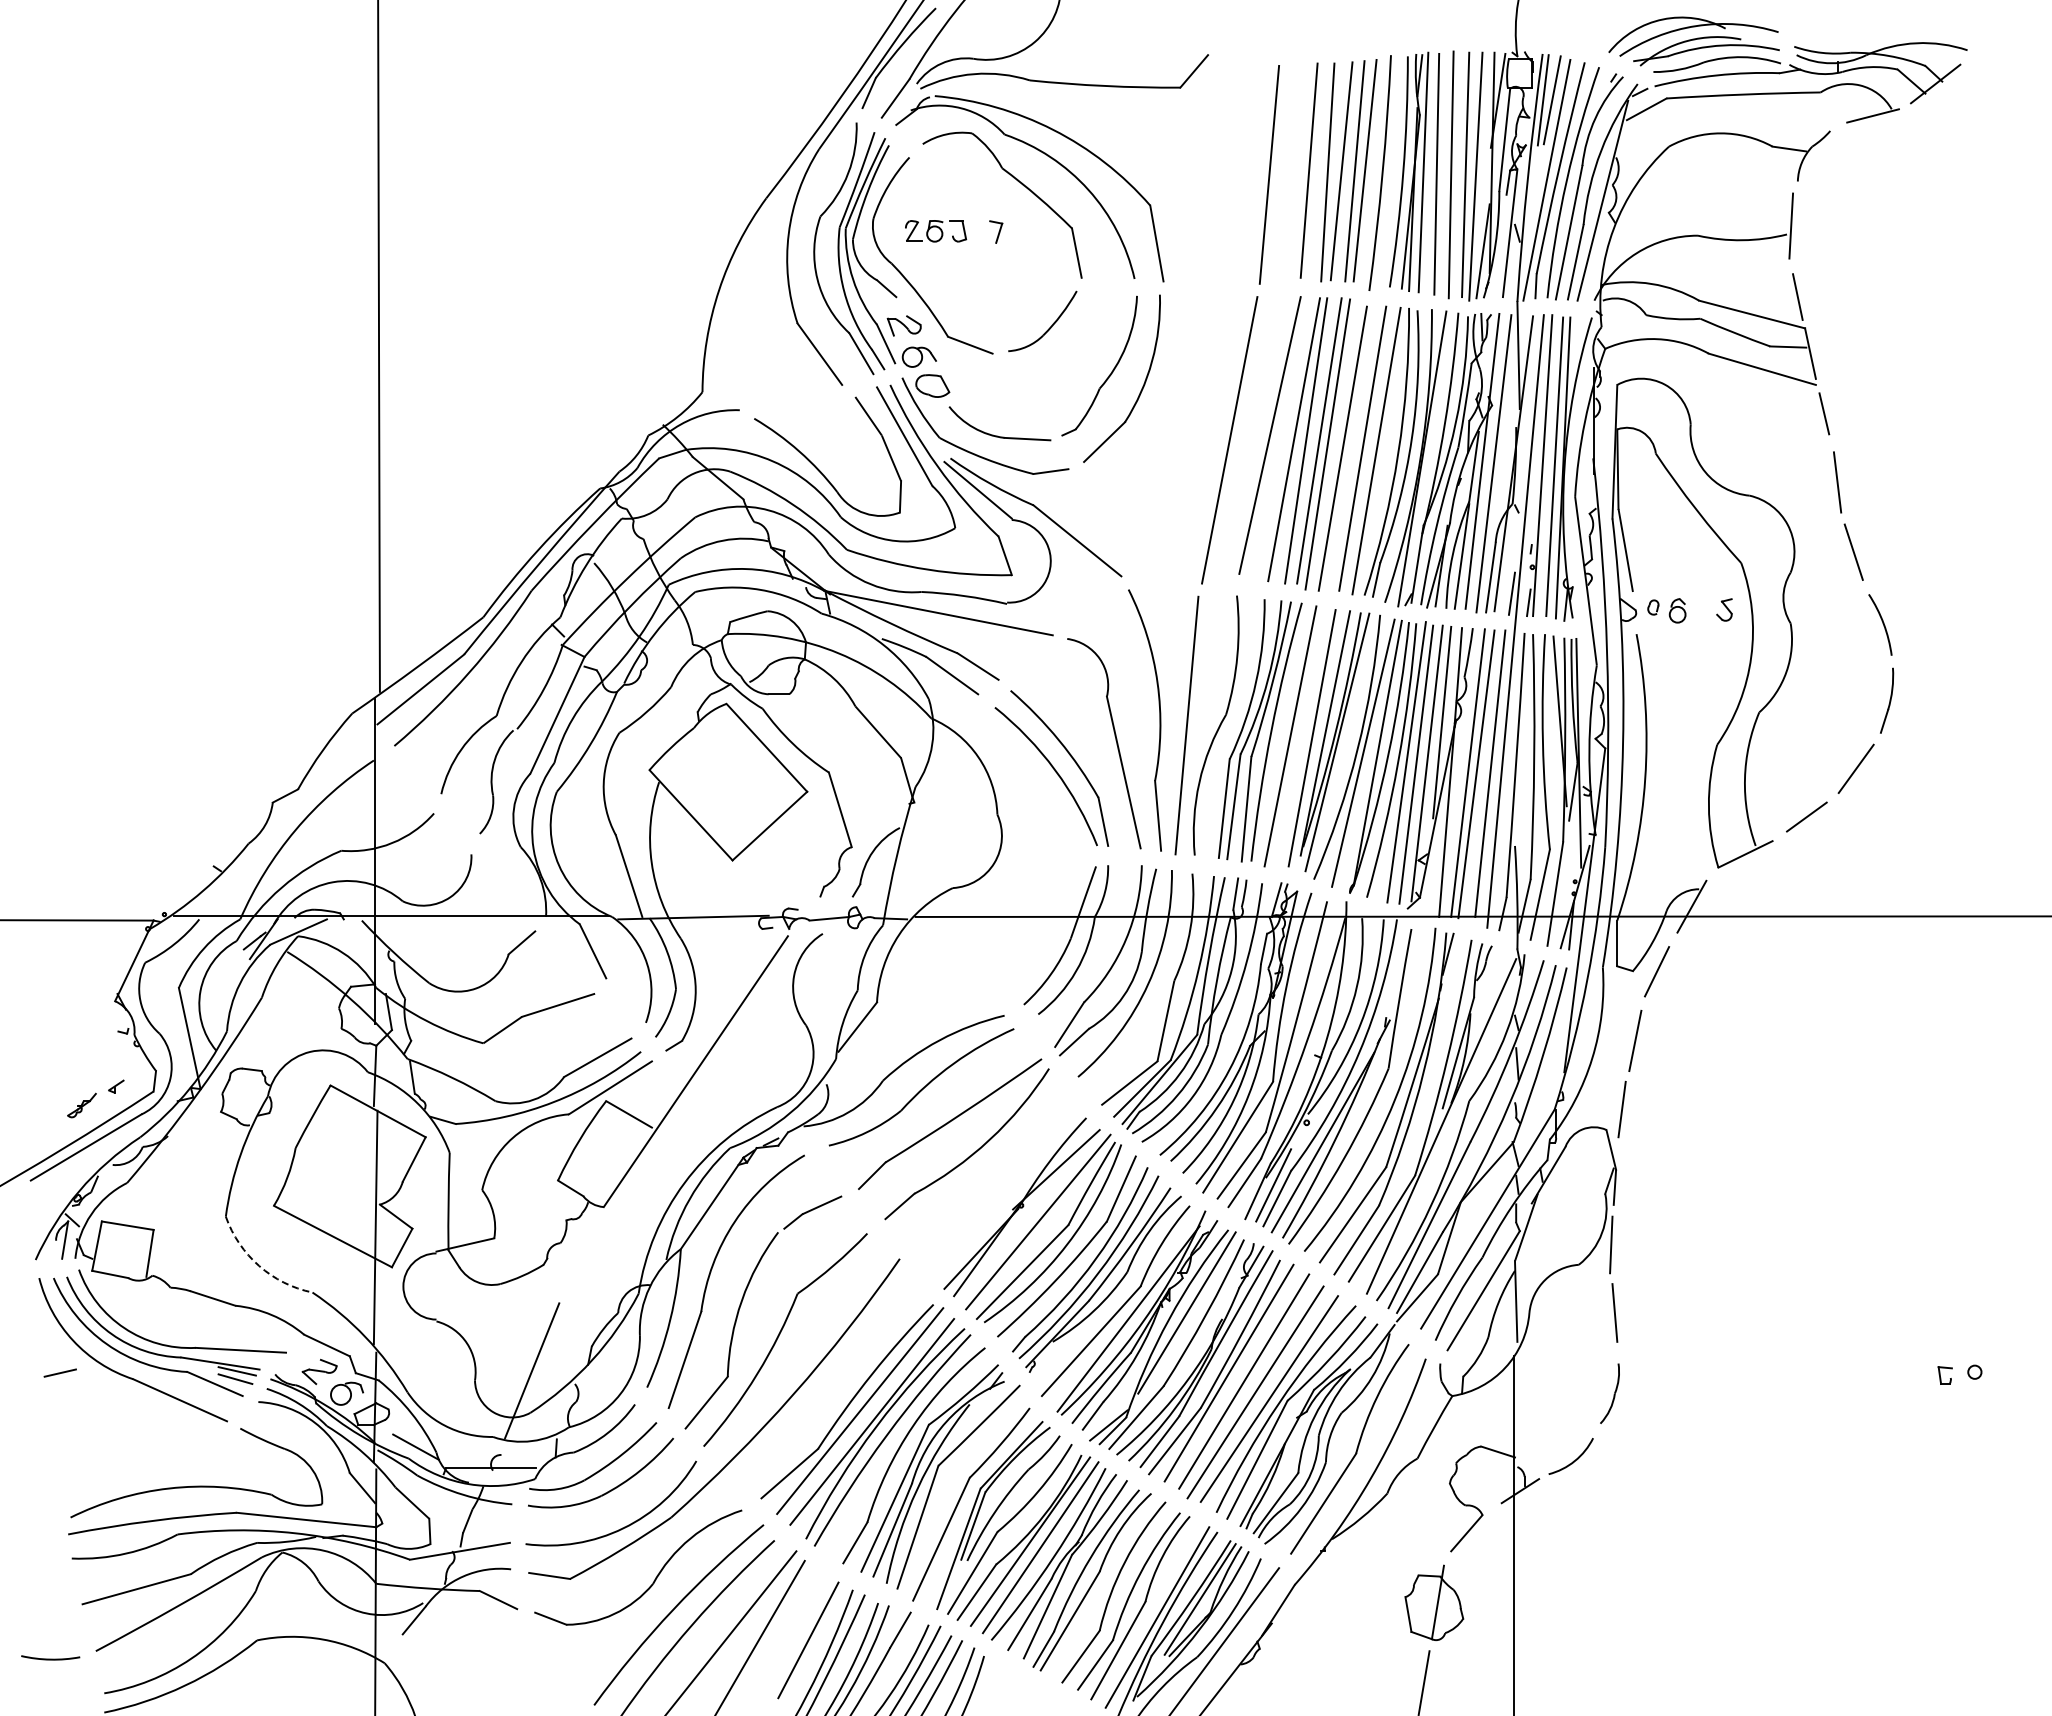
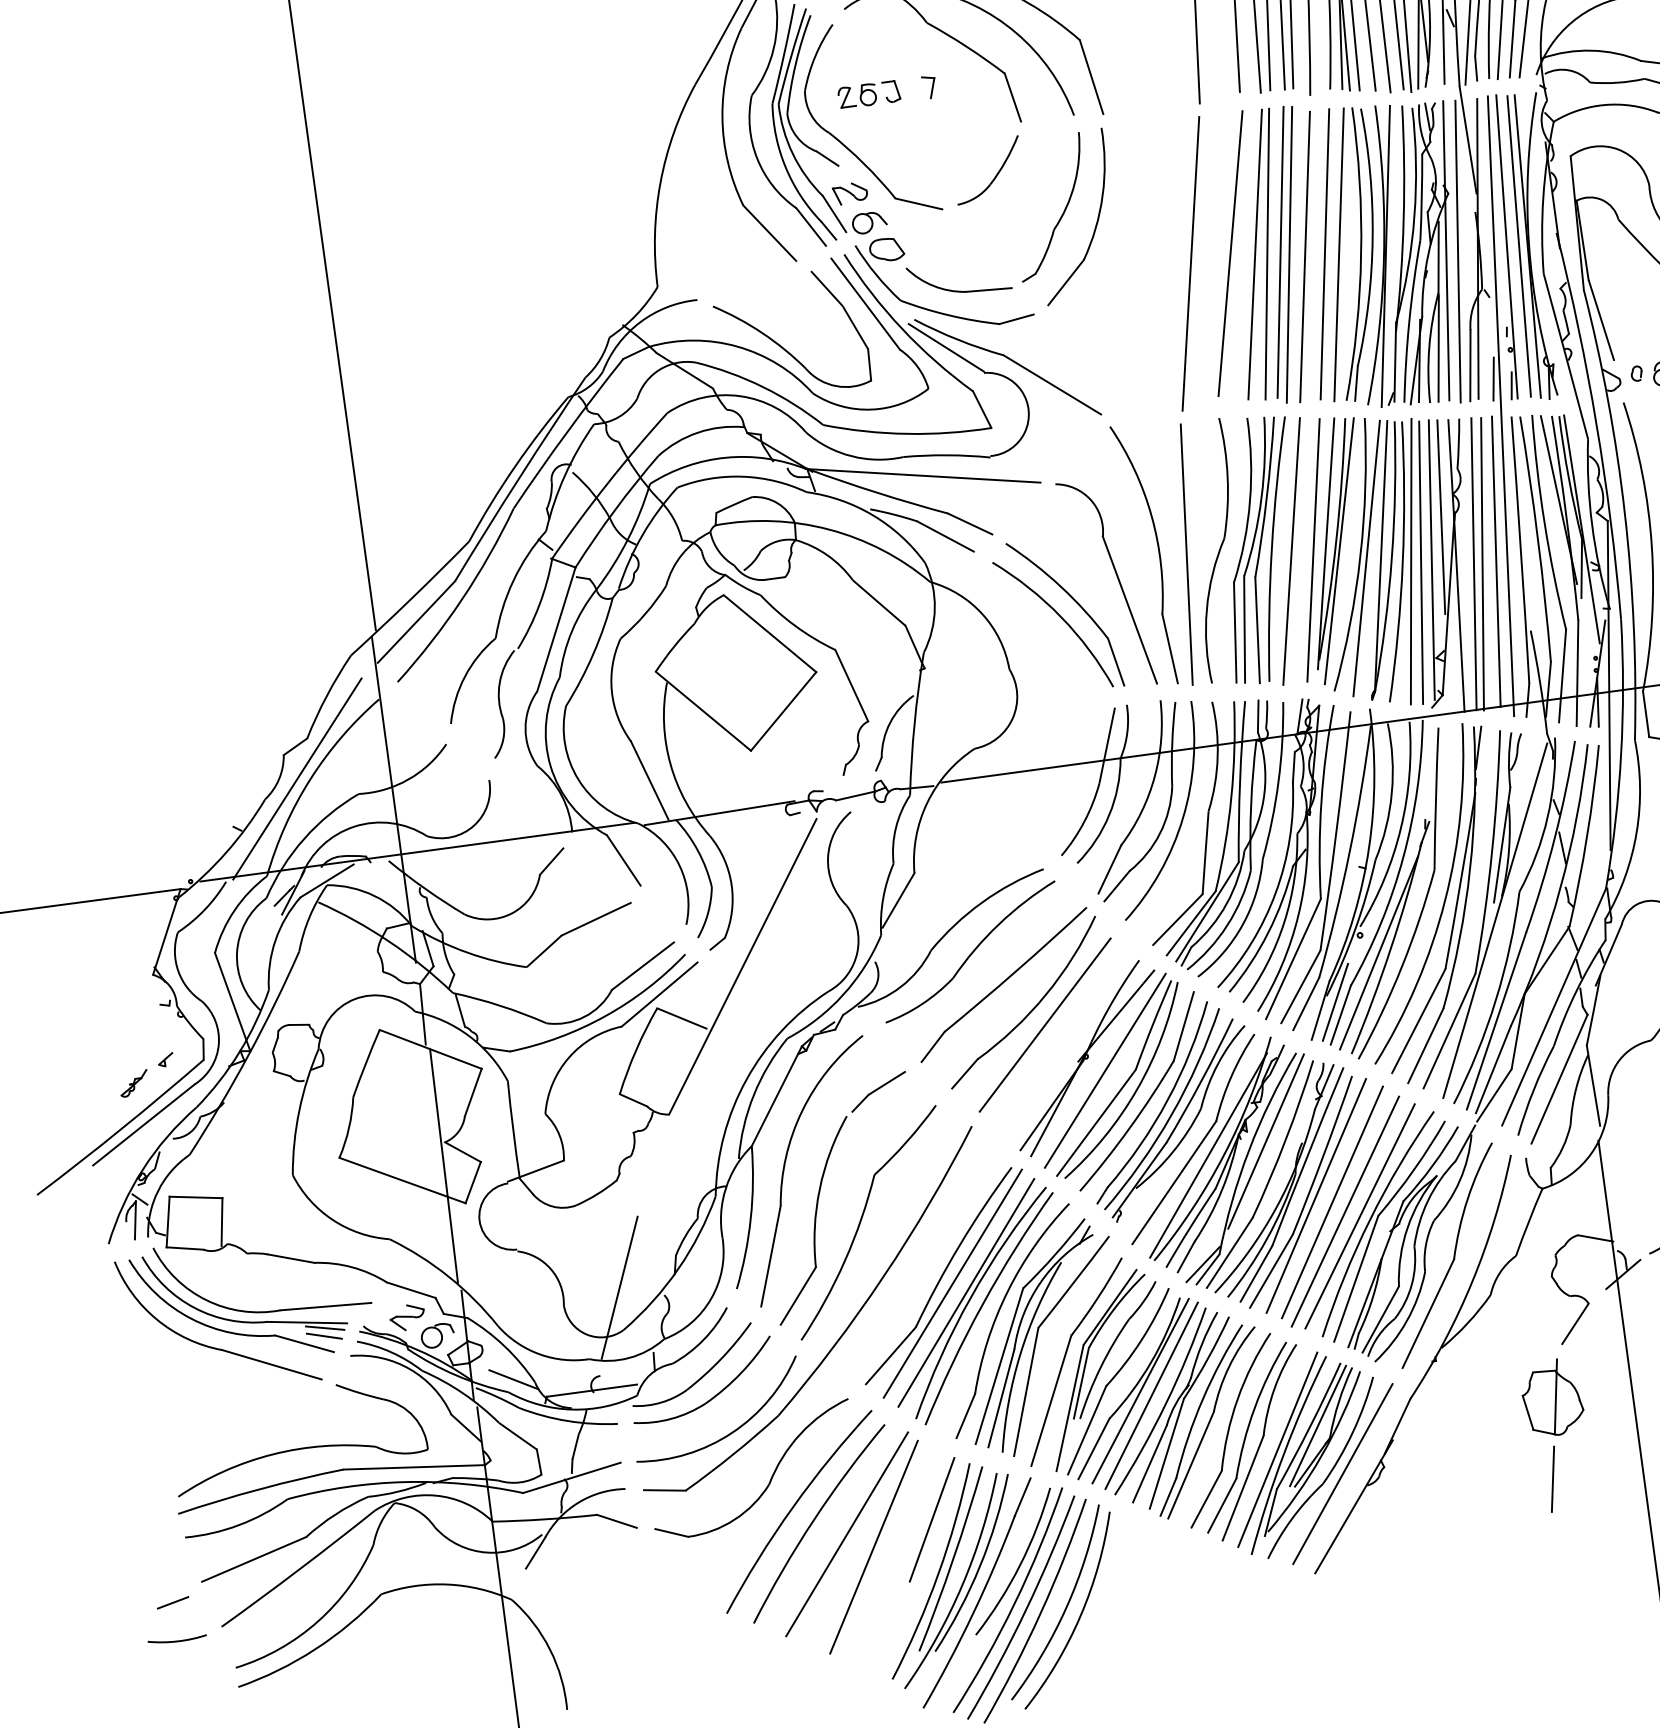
line: (282, 827) -> (296, 778), added
line: (985, 1168) -> (1045, 1024), added
arc: (259, 1266) -> (333, 1220), dashed -> solid
line: (59, 1372) -> (172, 1602), moved

